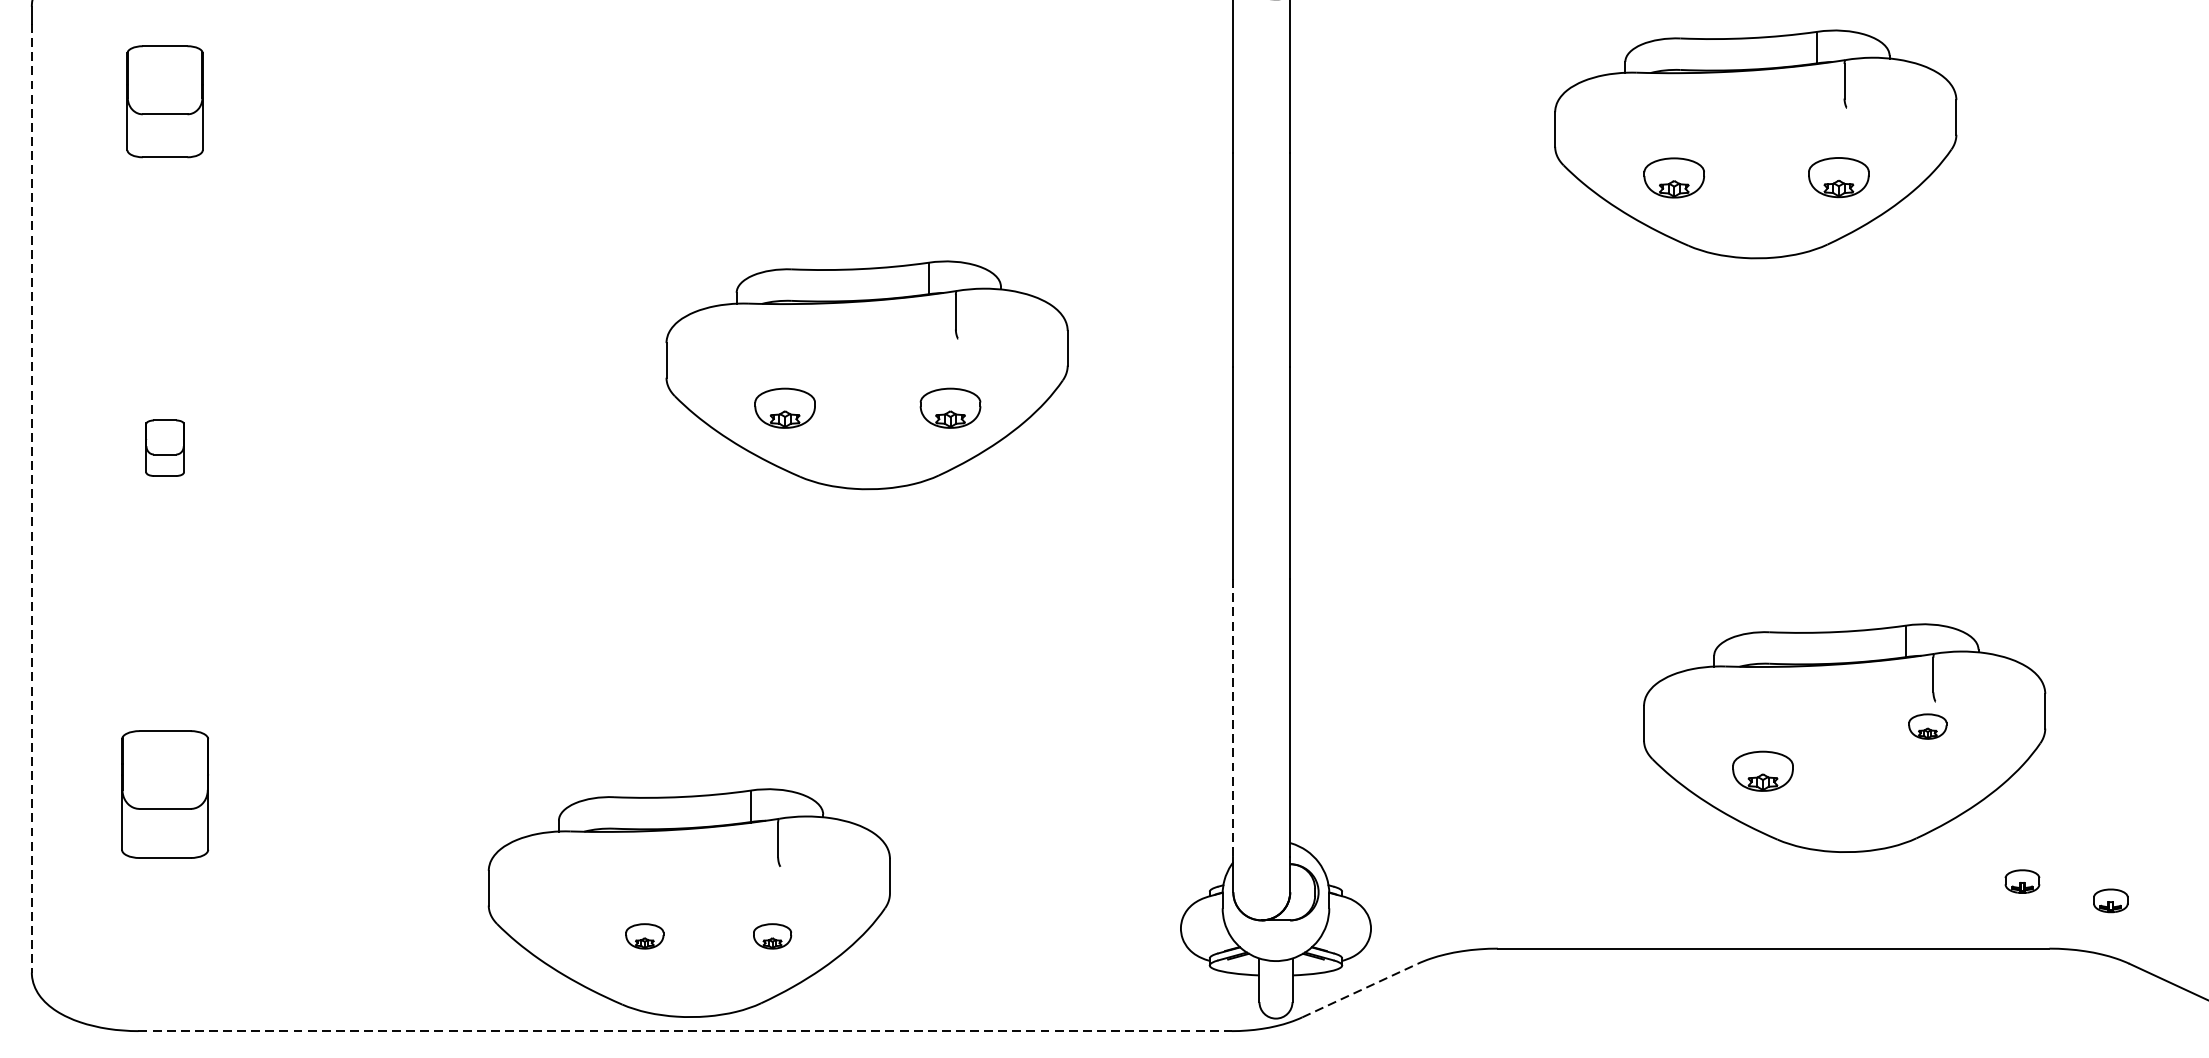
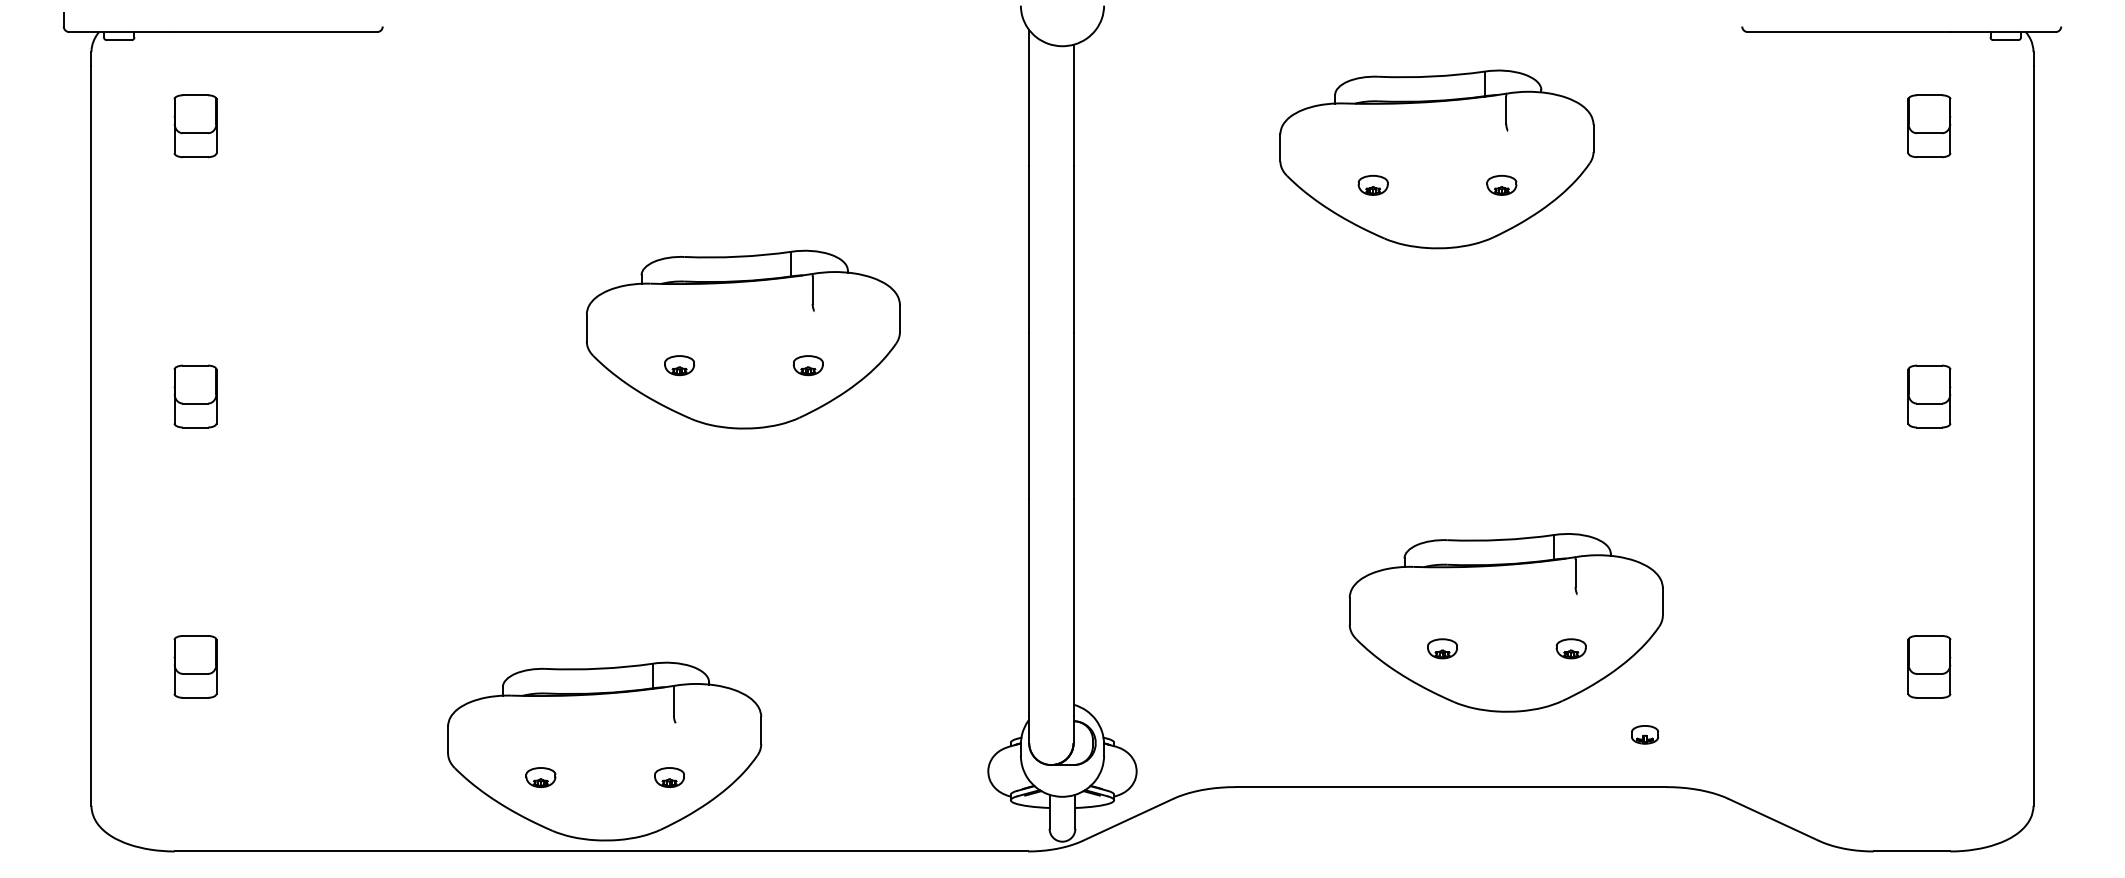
part: (165, 102) -> (195, 126), size x0.71
part: (1673, 176) -> (1372, 184), size x0.62
part: (1838, 177) -> (1501, 185), size x0.62
part: (785, 408) -> (679, 365), size x0.62
part: (949, 408) -> (807, 365), size x0.62
part: (165, 448) -> (195, 396), size x1.43
line: (31, 499) -> (91, 436), dashed -> solid
line: (1233, 718) -> (1029, 607), dashed -> solid
part: (1926, 726) -> (1570, 648), moved
part: (1762, 771) -> (1442, 648), size x0.62
part: (165, 794) -> (195, 666), size x0.62
part: (2111, 900) -> (1714, 749), removed
part: (644, 936) -> (540, 777), moved
line: (1360, 990) -> (1128, 819), dashed -> solid
line: (685, 1031) -> (601, 851), dashed -> solid

